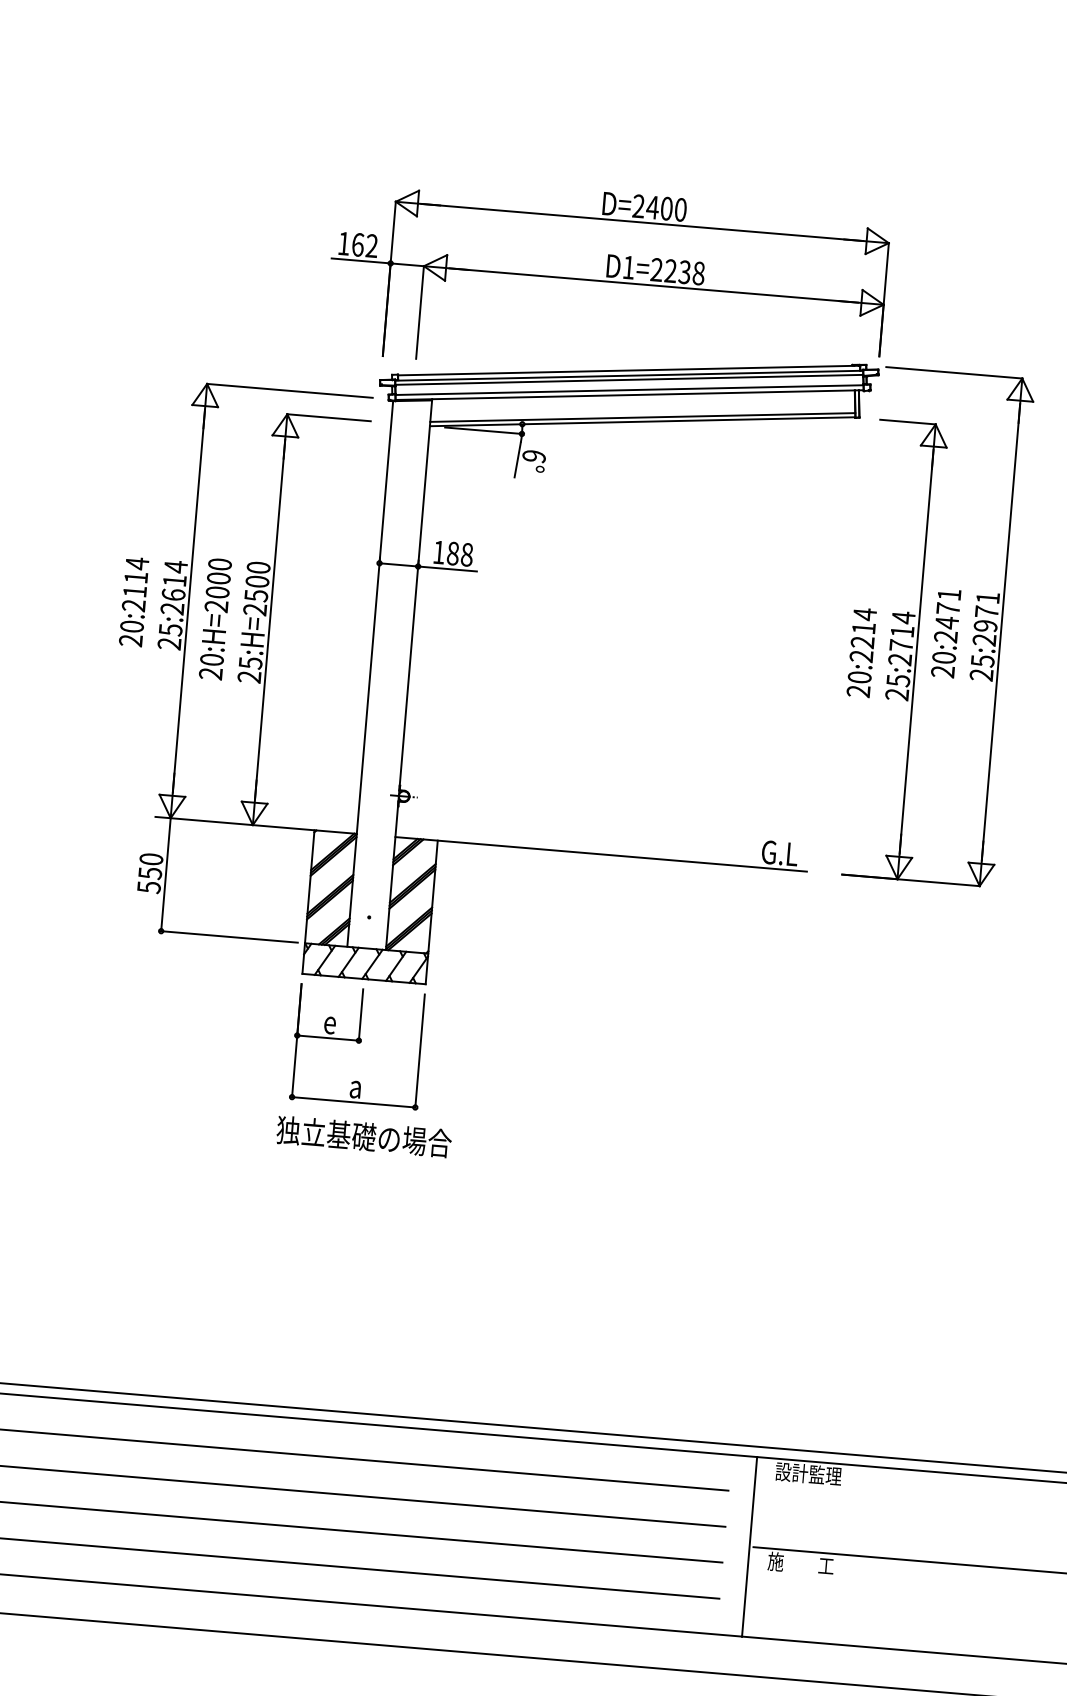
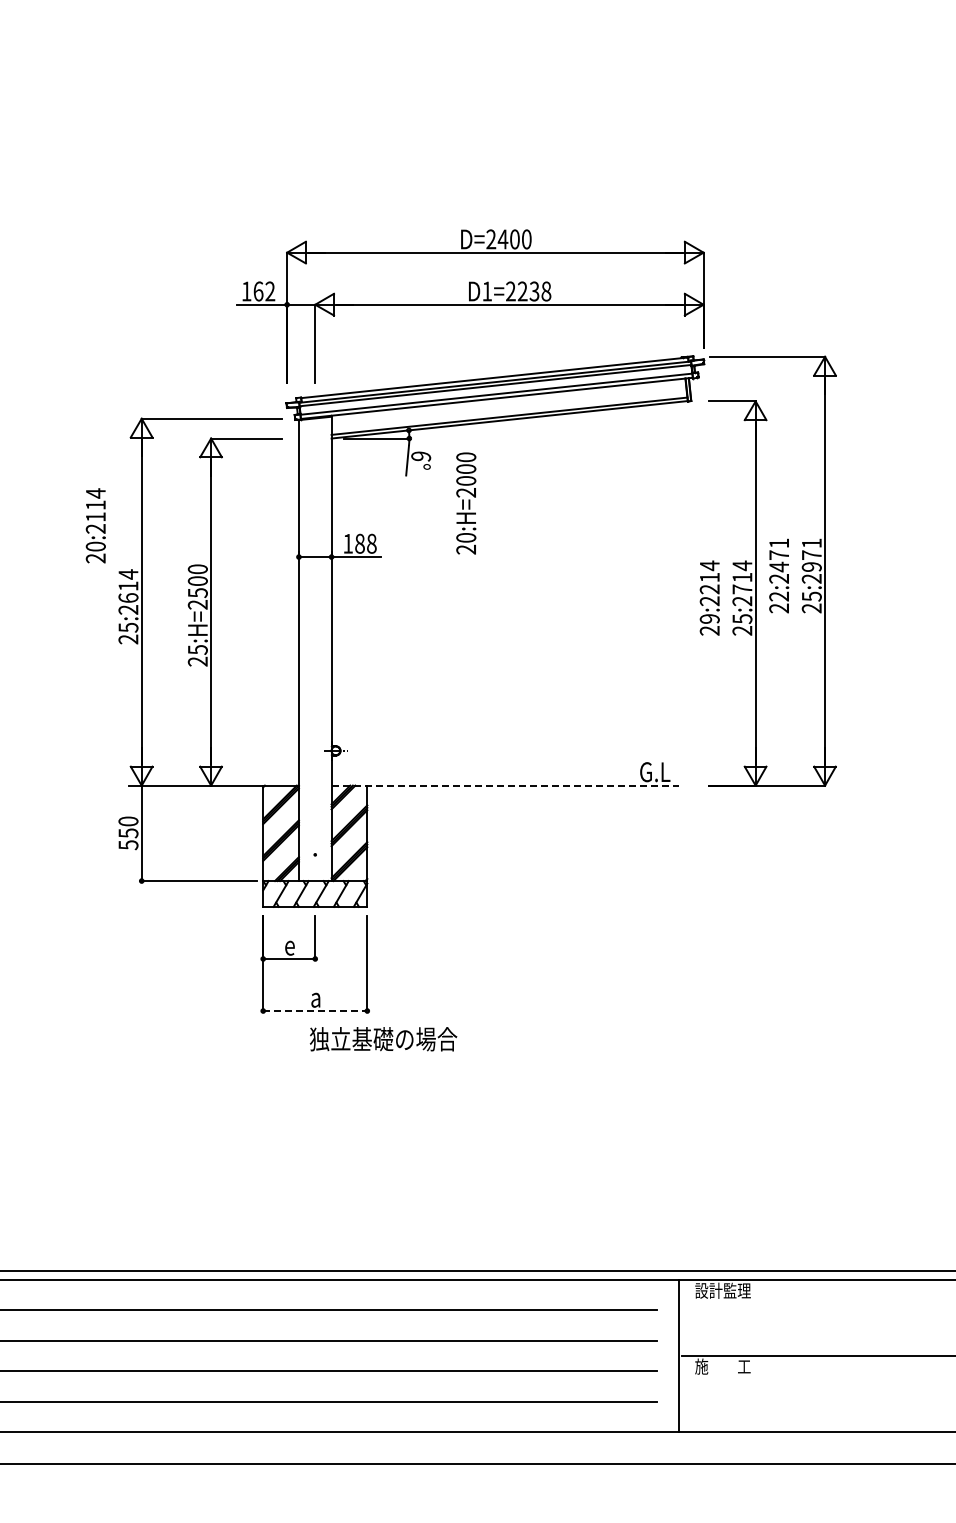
text: (133, 601) -> (95, 525), moved
text: (215, 619) -> (466, 503), moved
text: (944, 657) -> (779, 596), 20:2471 -> 22:2471
text: (859, 676) -> (709, 618), 20:2214 -> 29:2214
line: (601, 854) -> (505, 785), solid -> dashed
line: (353, 1102) -> (315, 1011), solid -> dashed
text: (364, 1137) -> (383, 1039), moved

